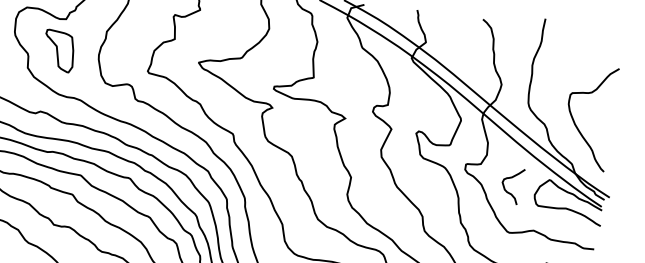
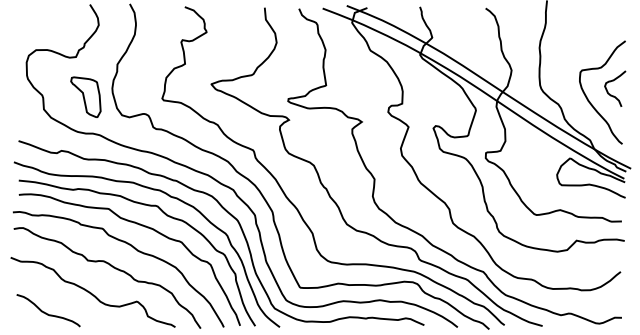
part: (58, 50) -> (85, 96), moved
curve: (511, 192) -> (614, 95), moved

